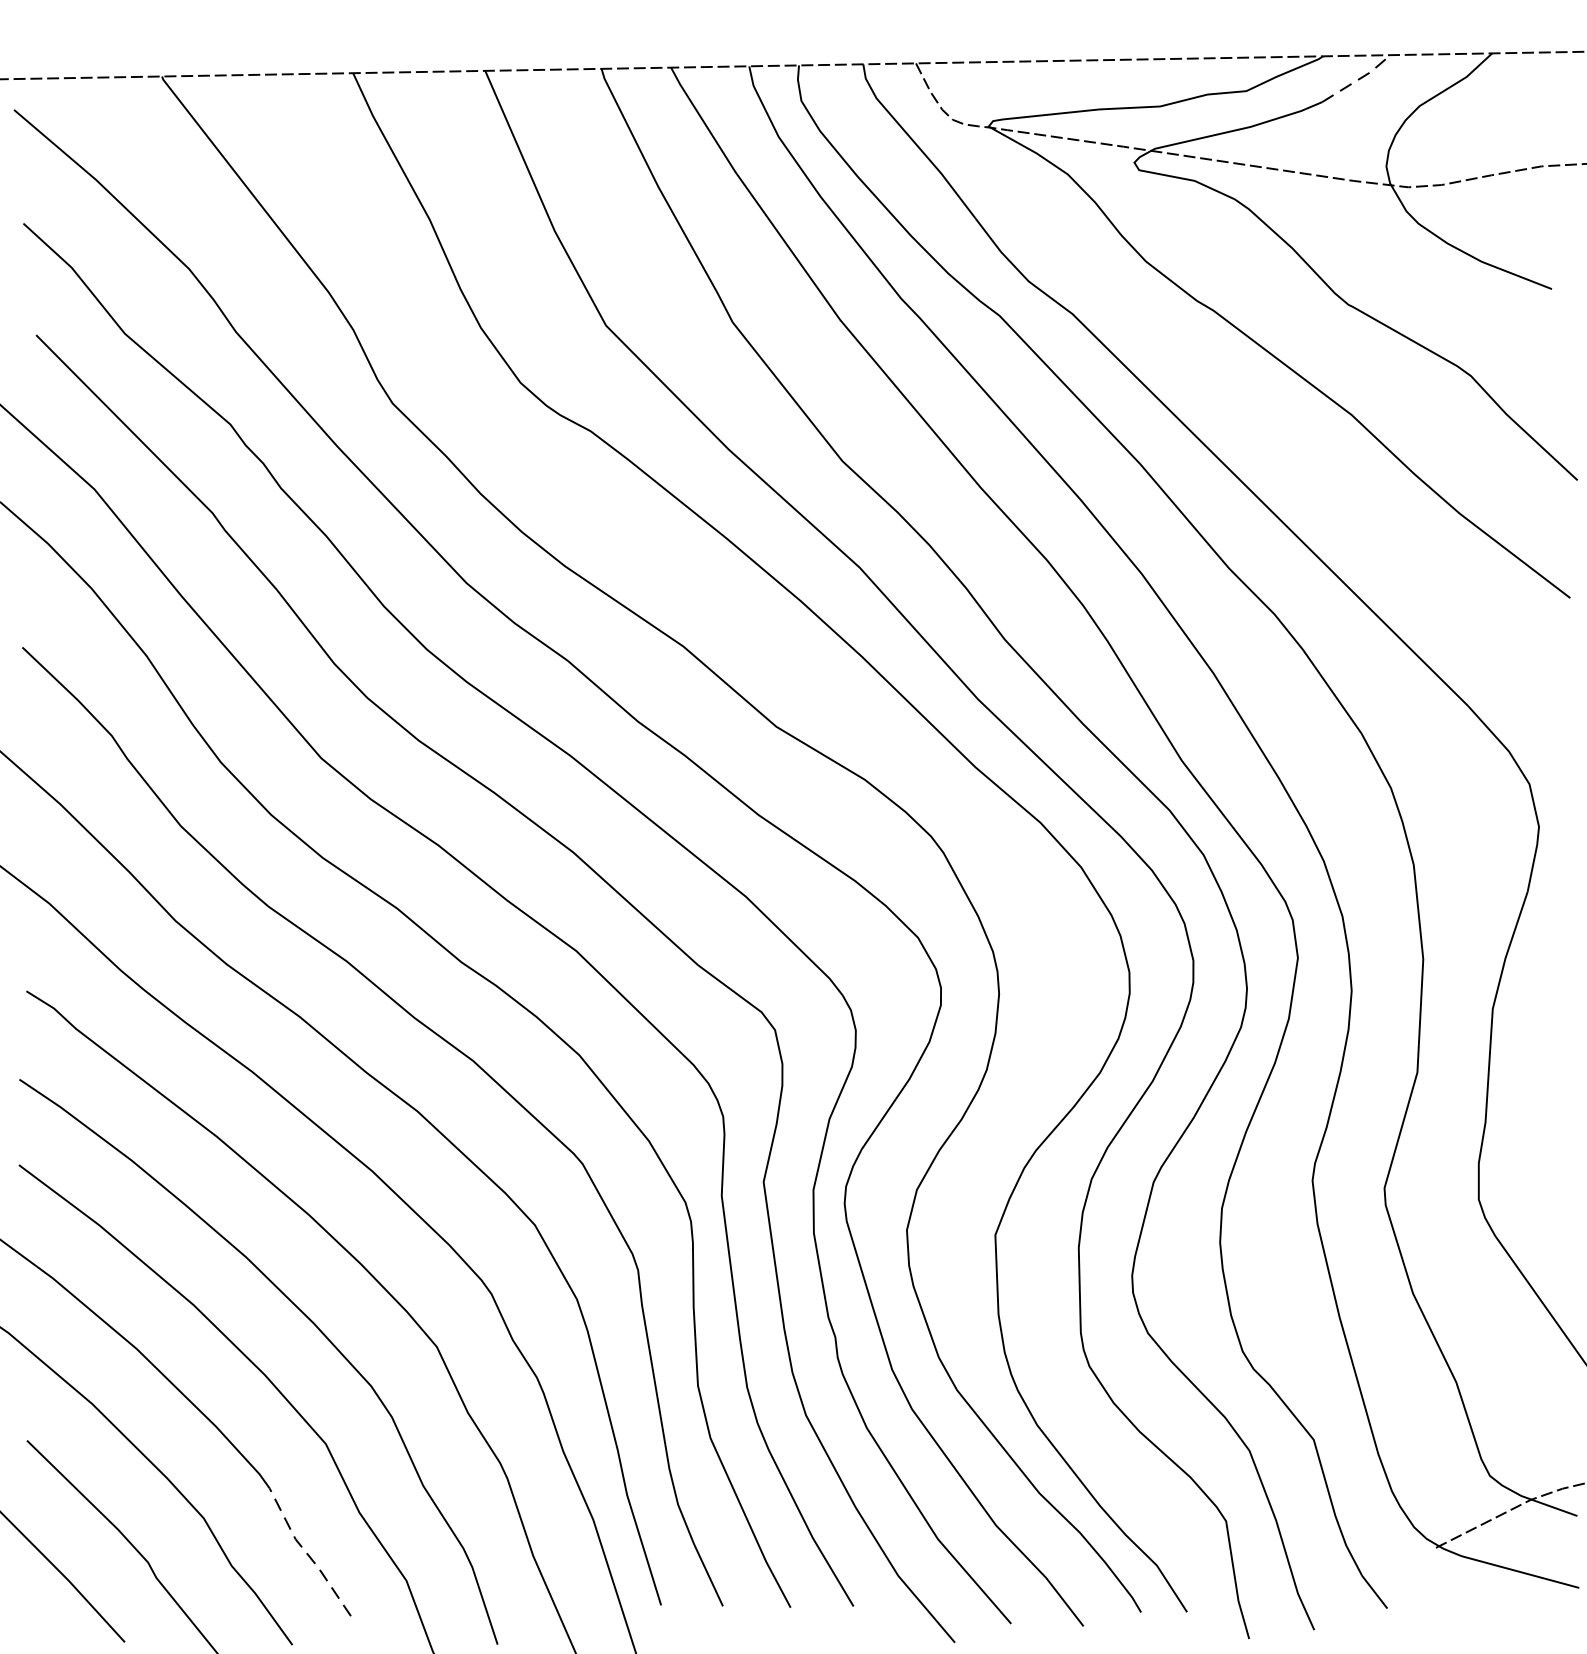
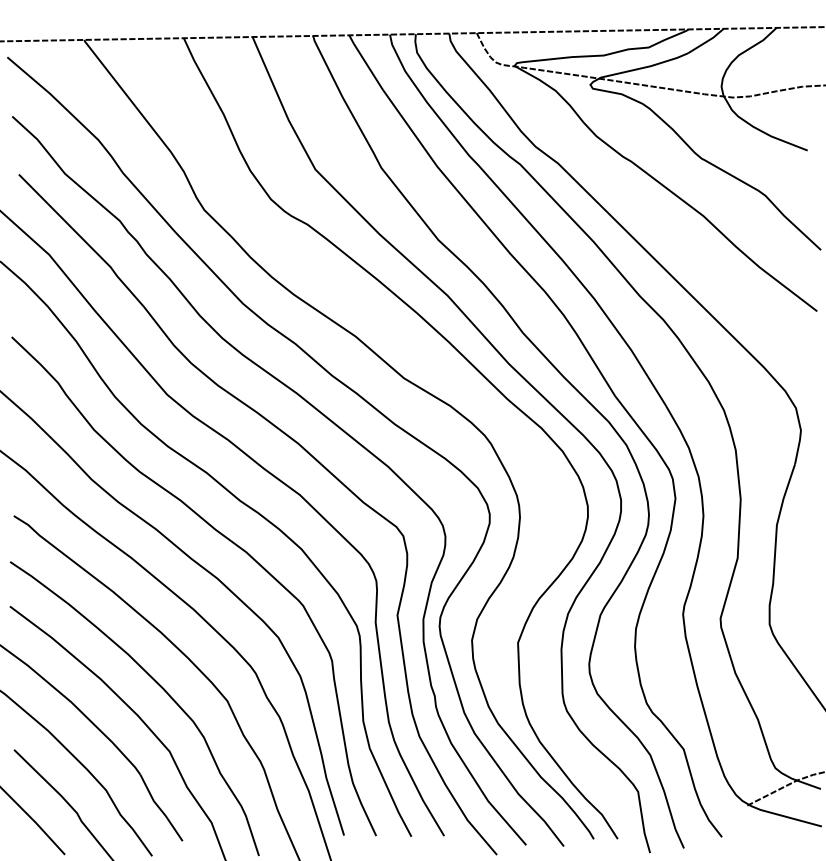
line: (1359, 79) -> (707, 41), dashed -> solid
line: (306, 1553) -> (159, 808), dashed -> solid

